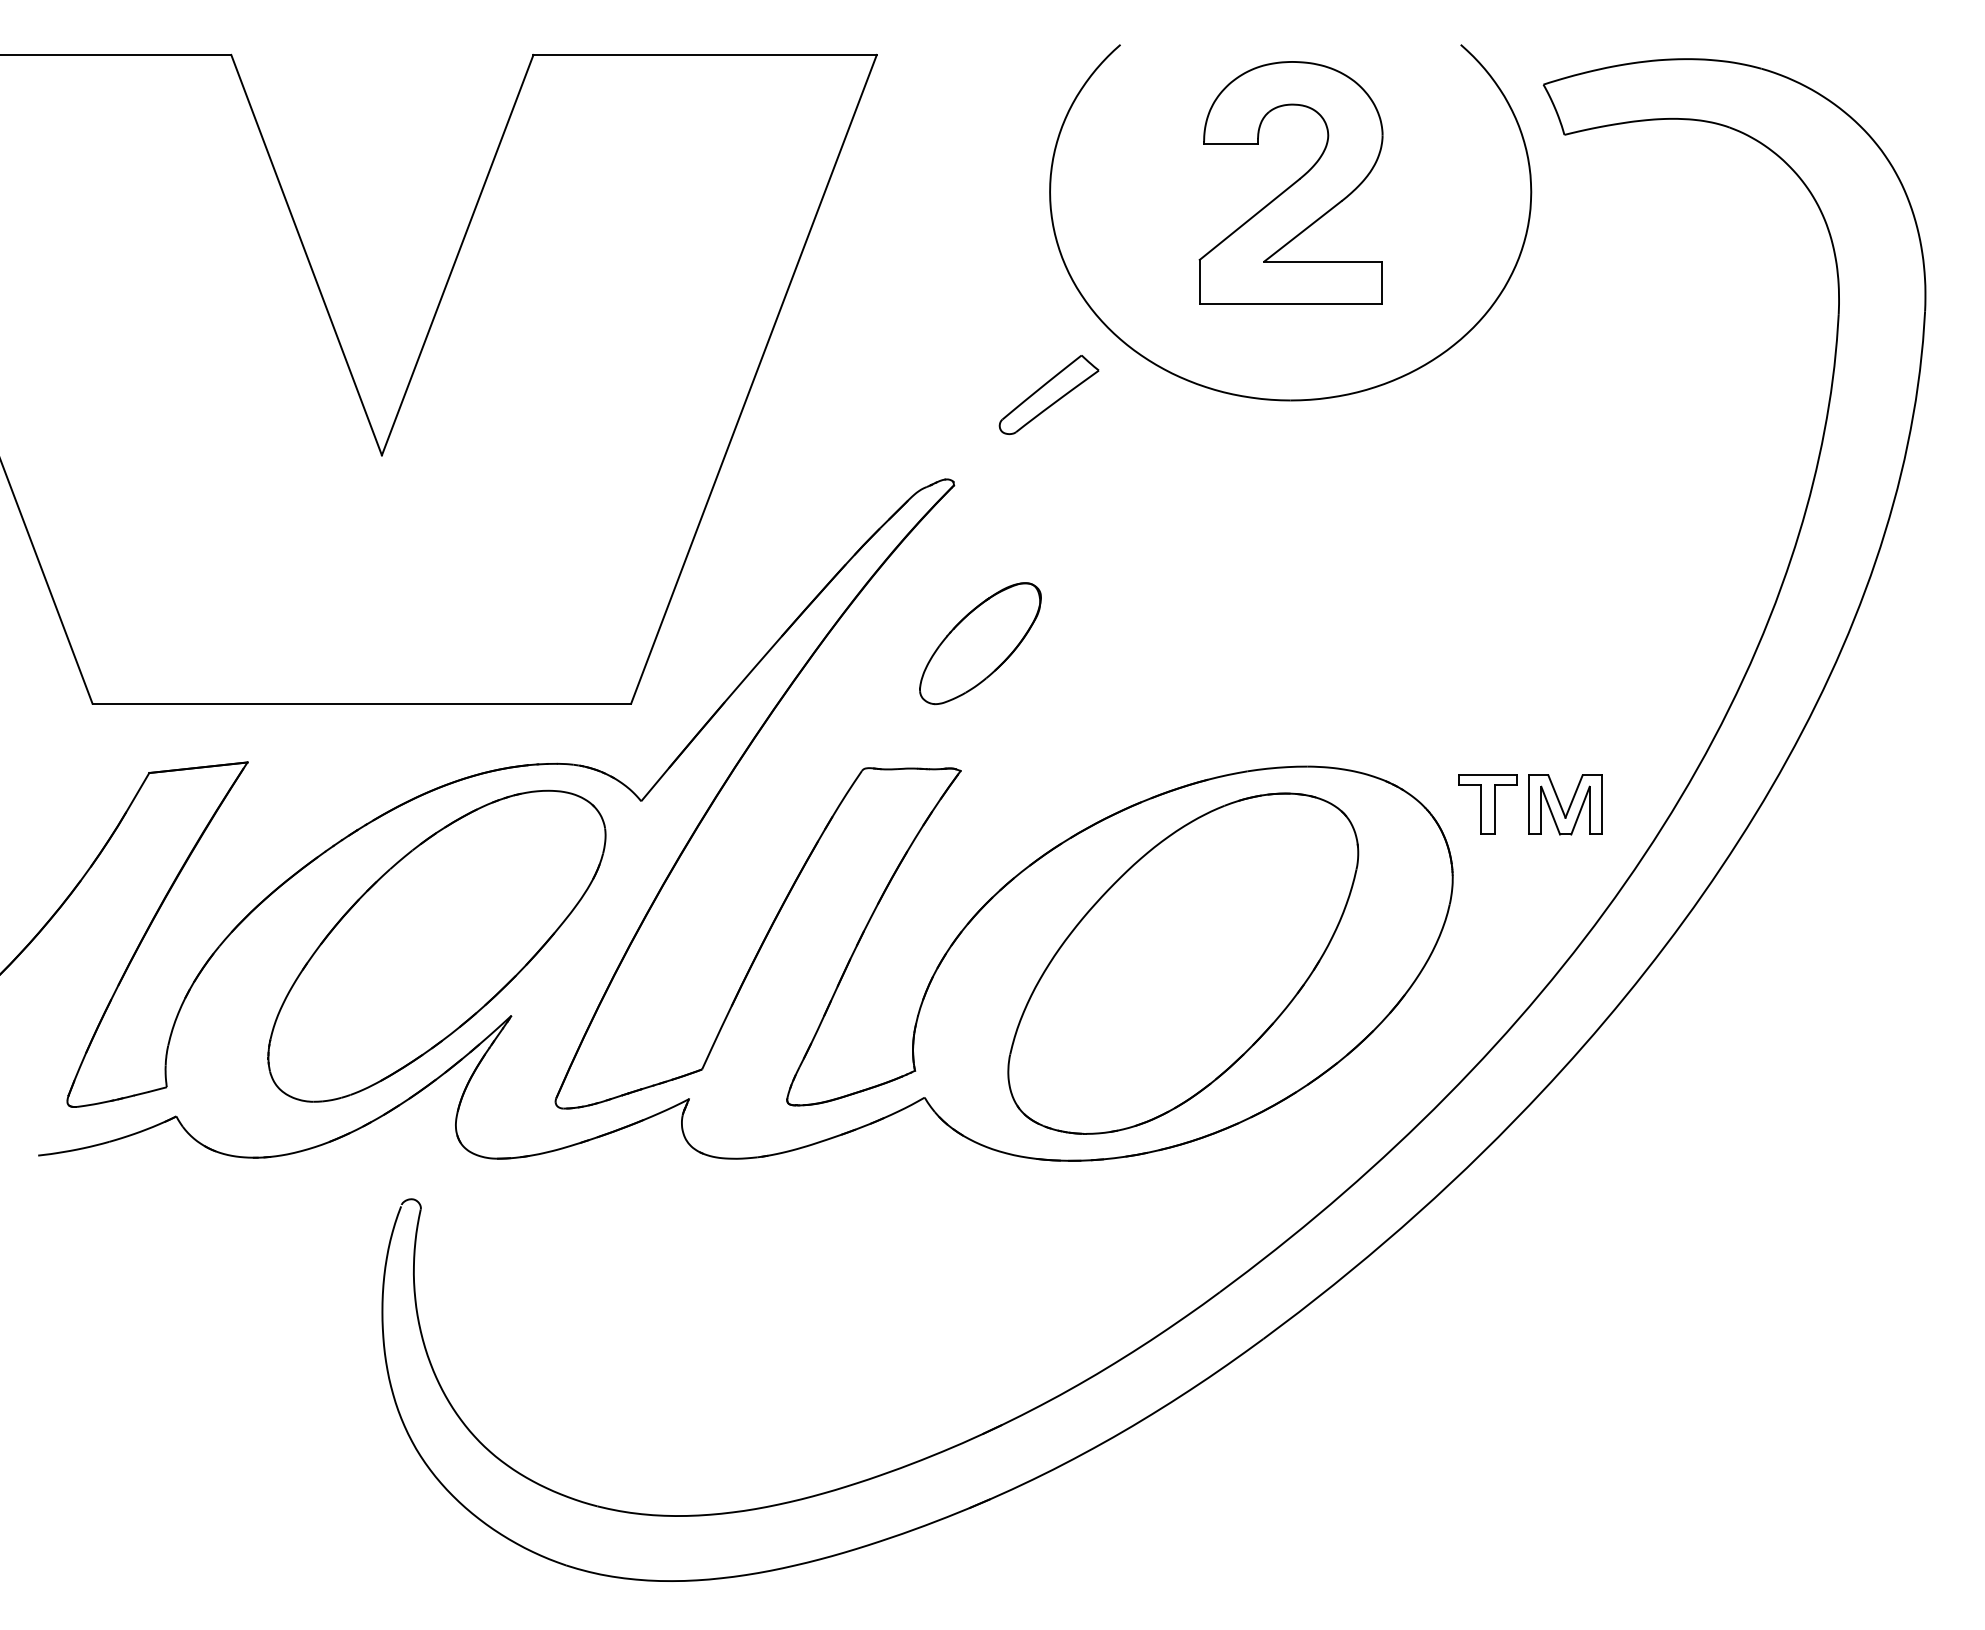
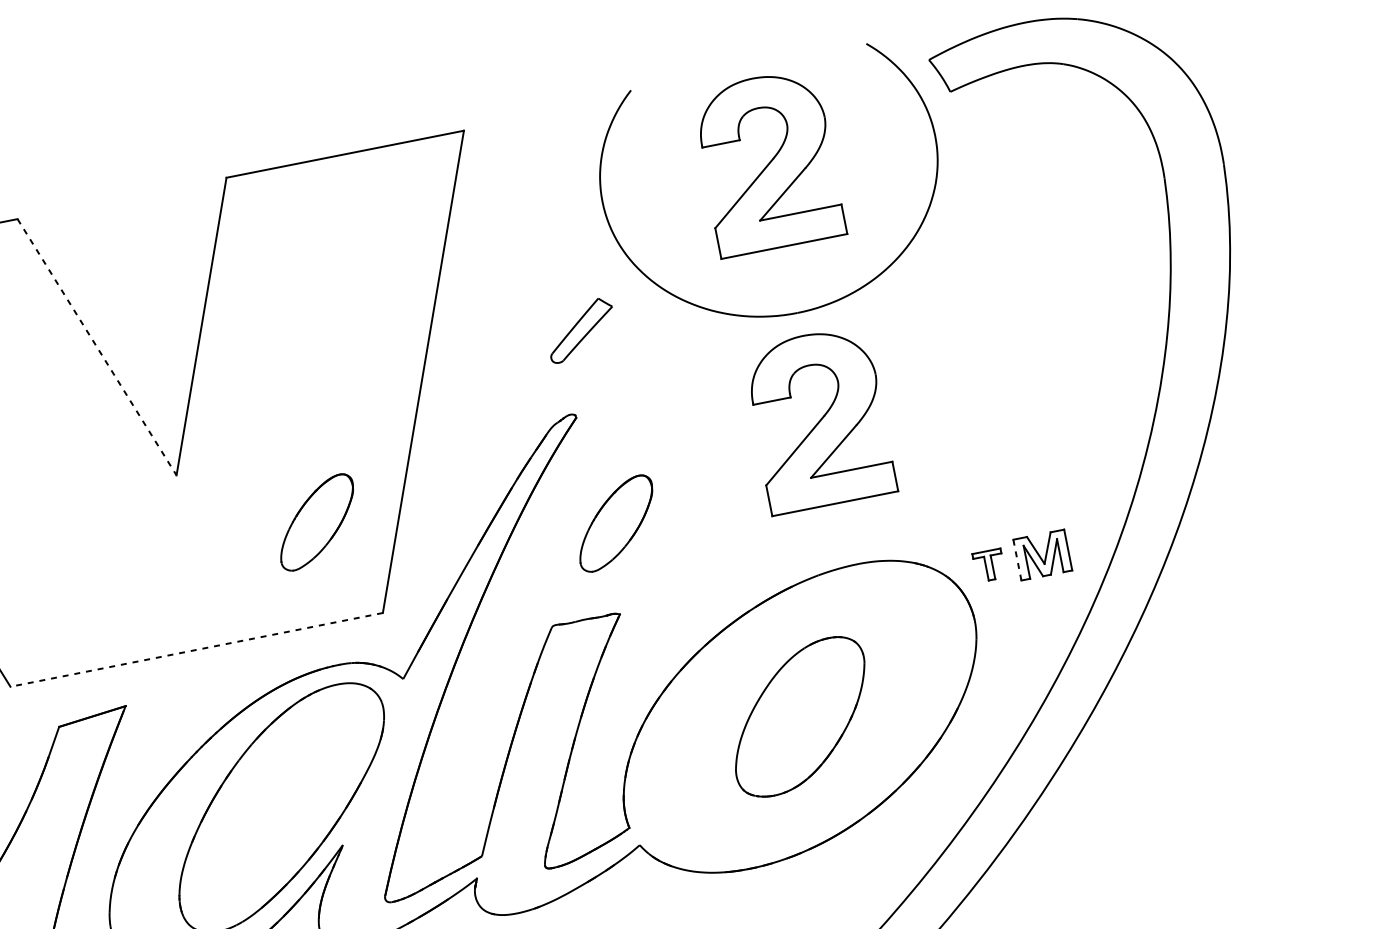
line: (306, 255) -> (97, 347), solid -> dashed
part: (1048, 394) -> (580, 330), moved
part: (1290, 554) -> (818, 419), added
part: (564, 559) -> (317, 522), added
line: (361, 703) -> (196, 649), solid -> dashed
part: (1487, 804) -> (988, 565), size x0.7
line: (1528, 804) -> (1017, 559), solid -> dashed
part: (1183, 963) -> (800, 717), size x0.6

